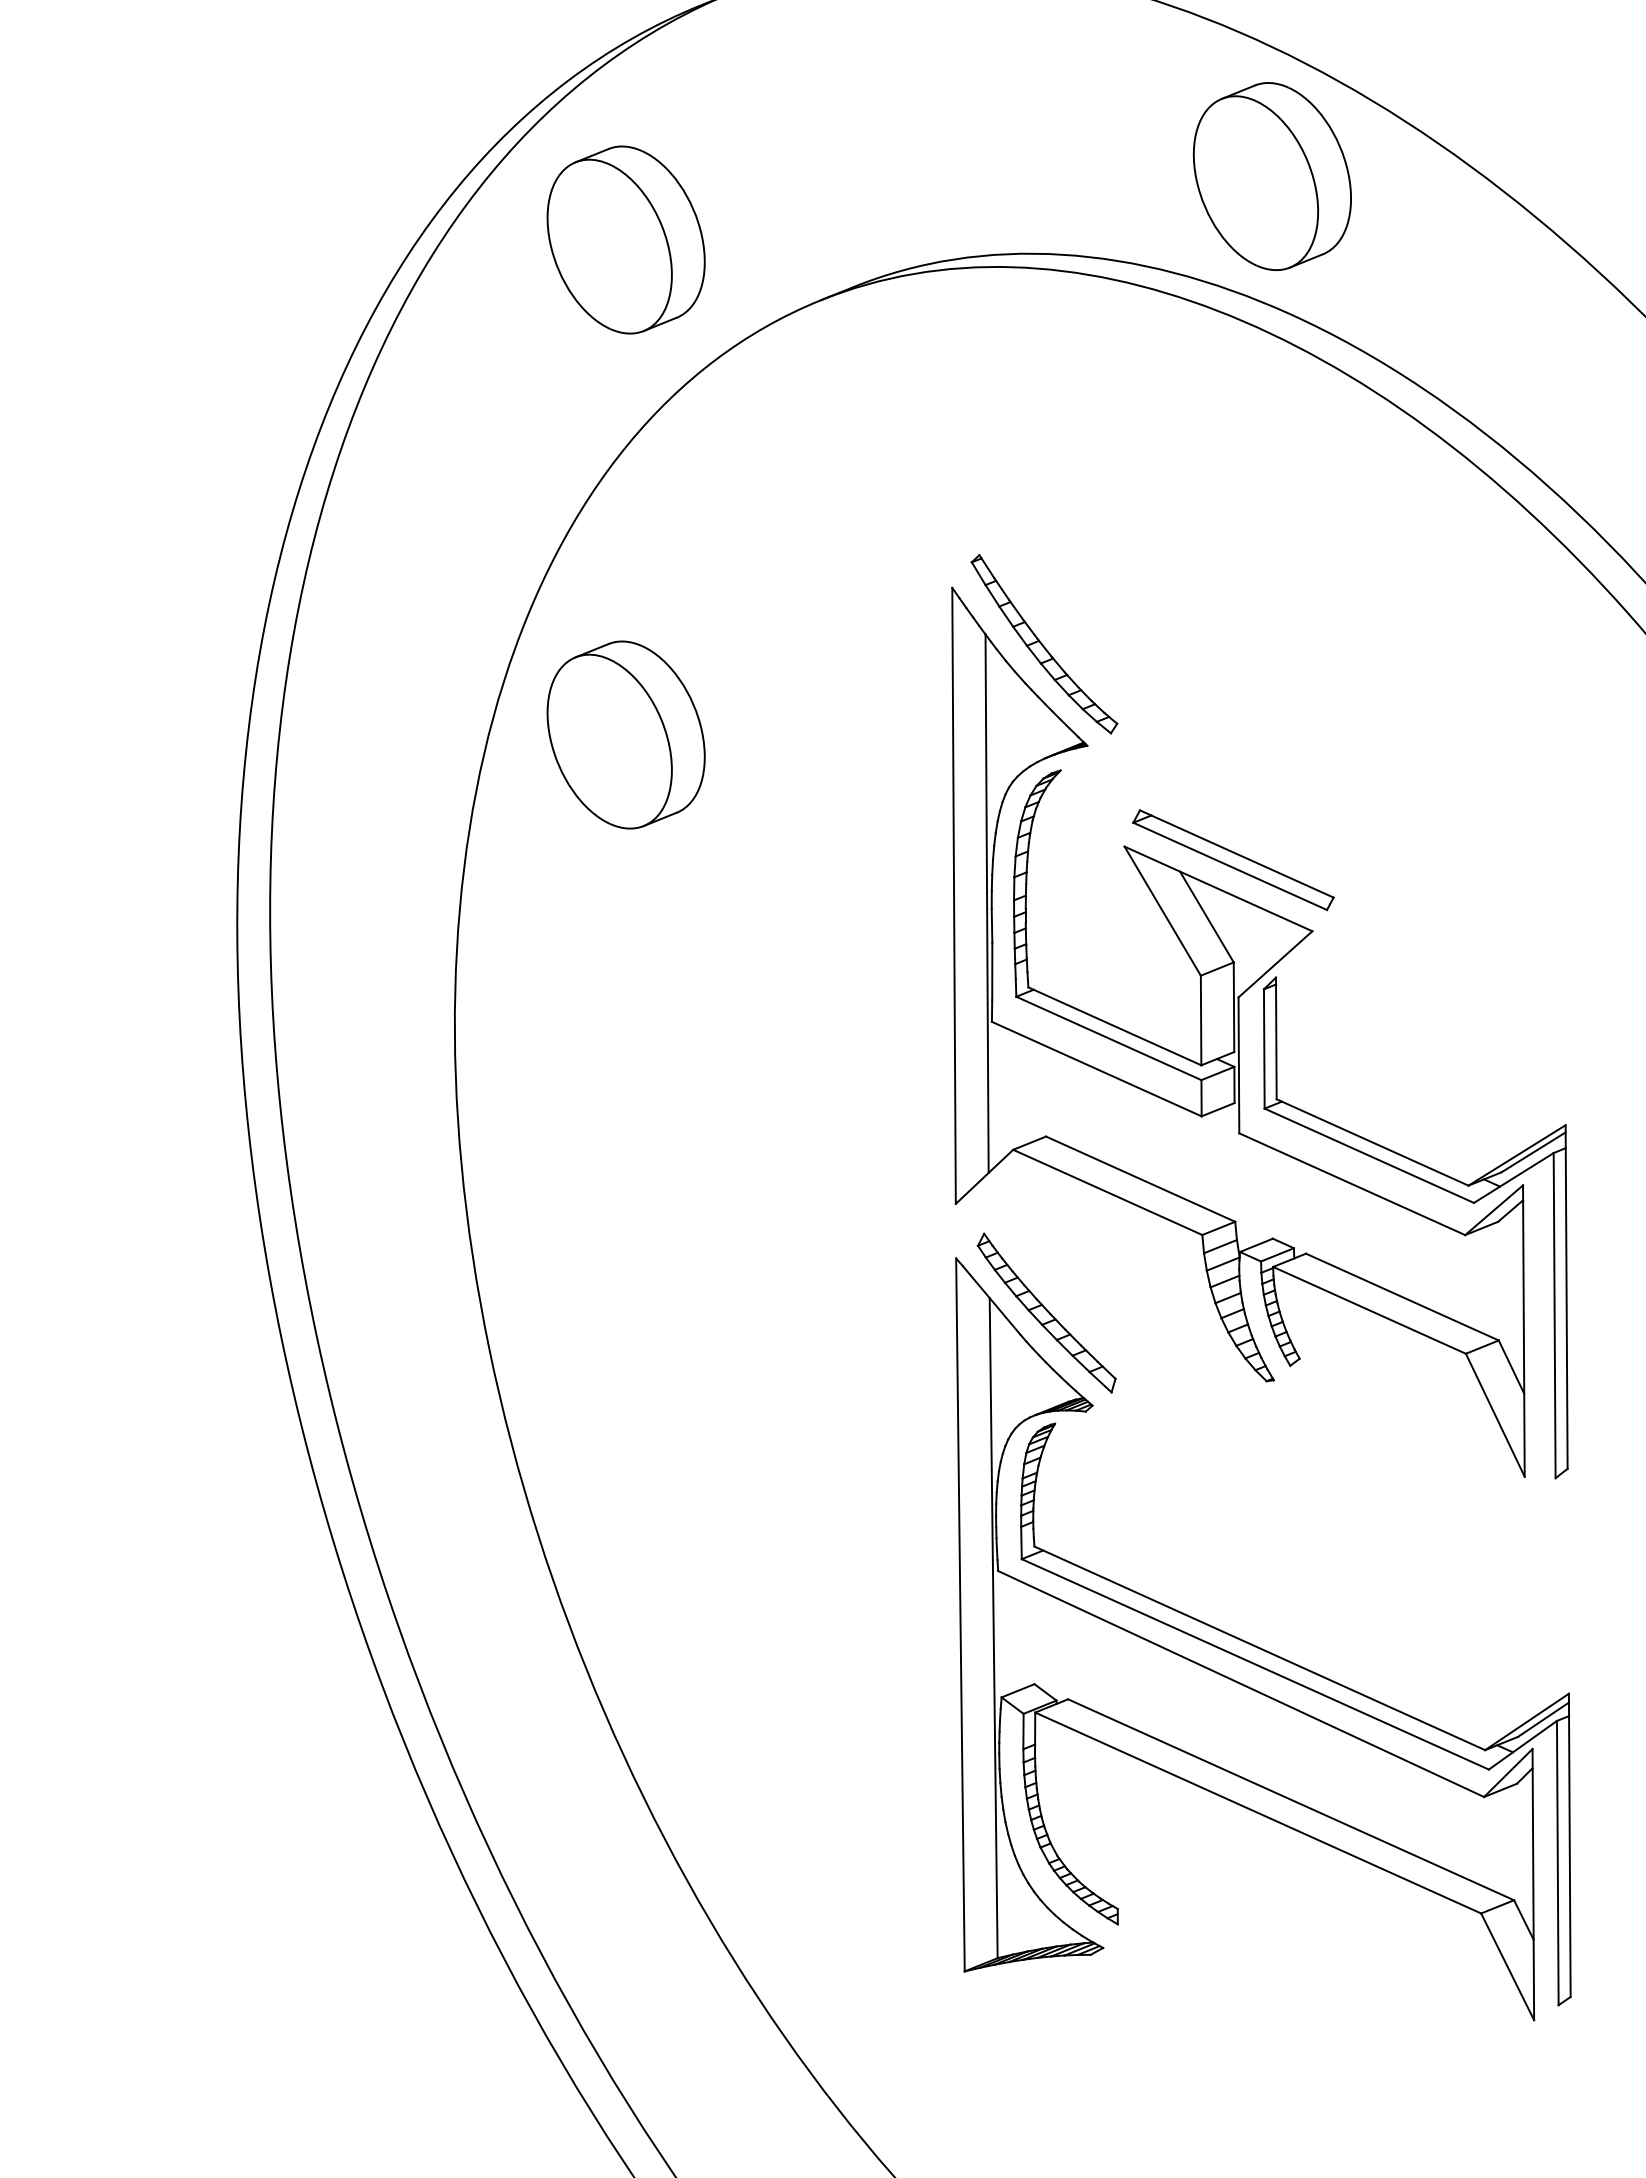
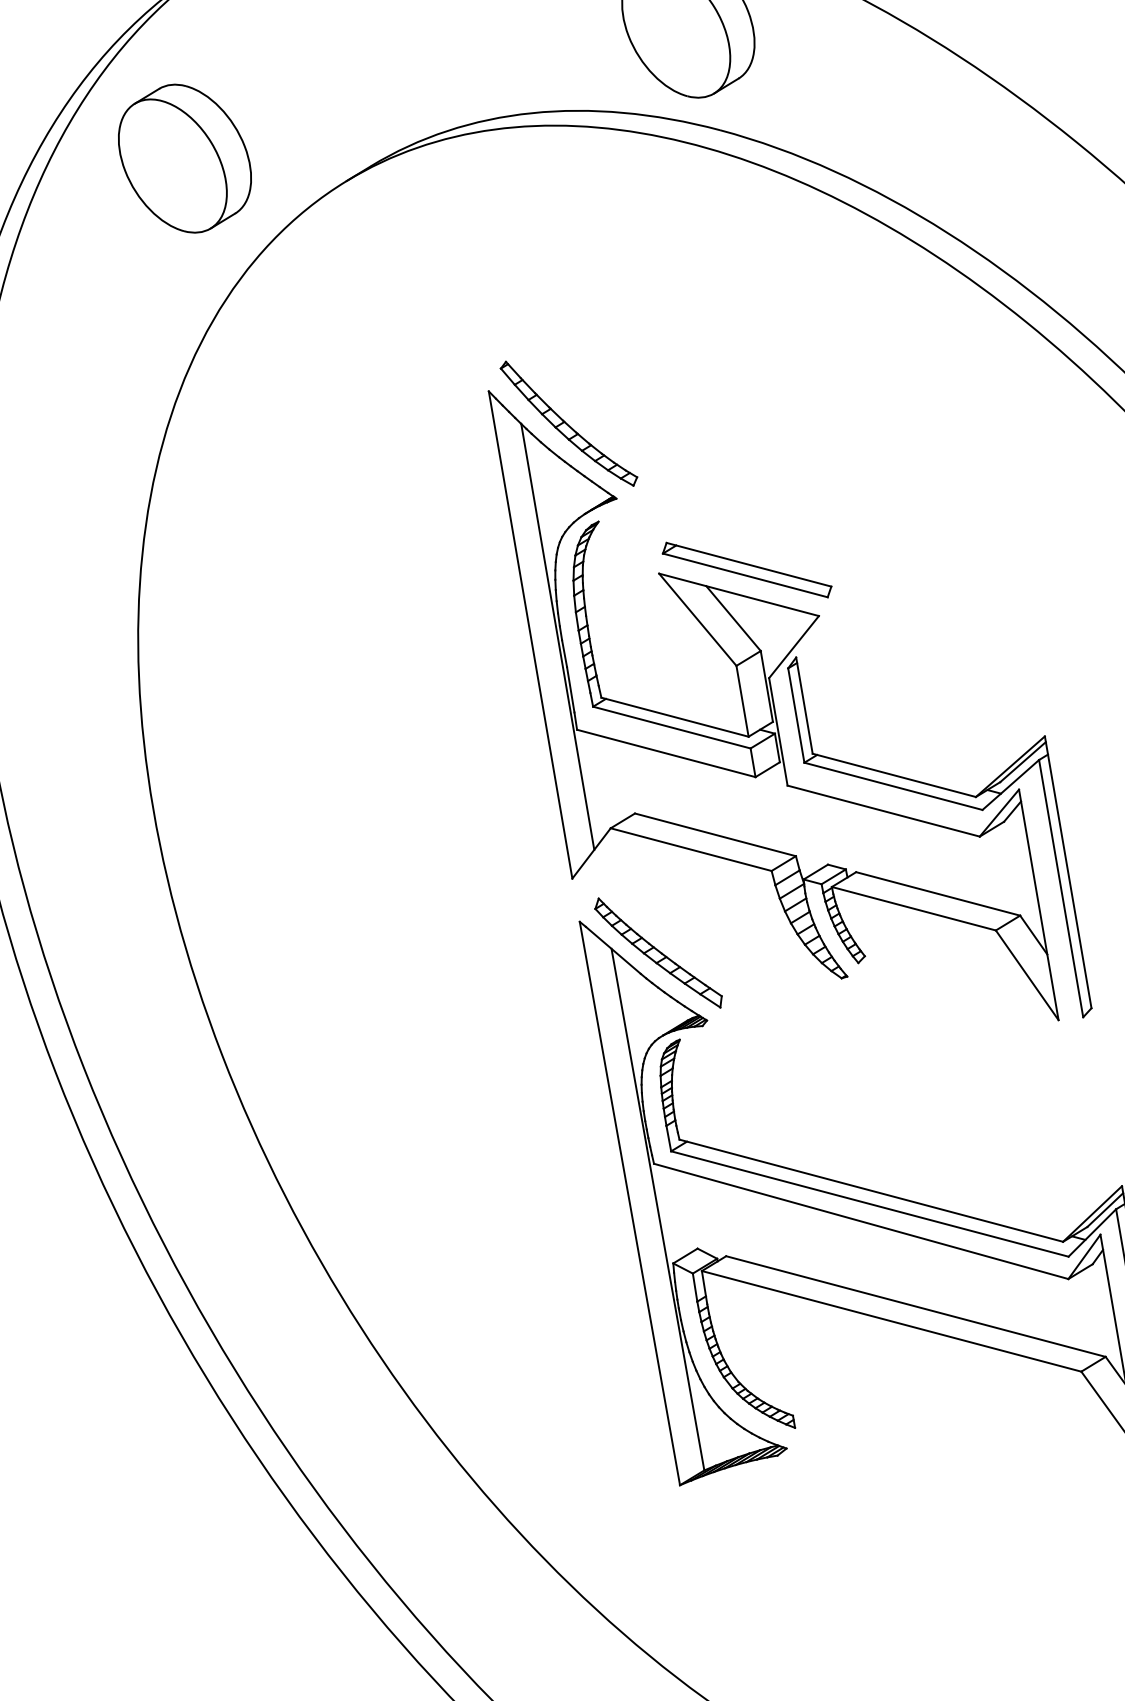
part: (625, 734) -> (249, 550), removed

